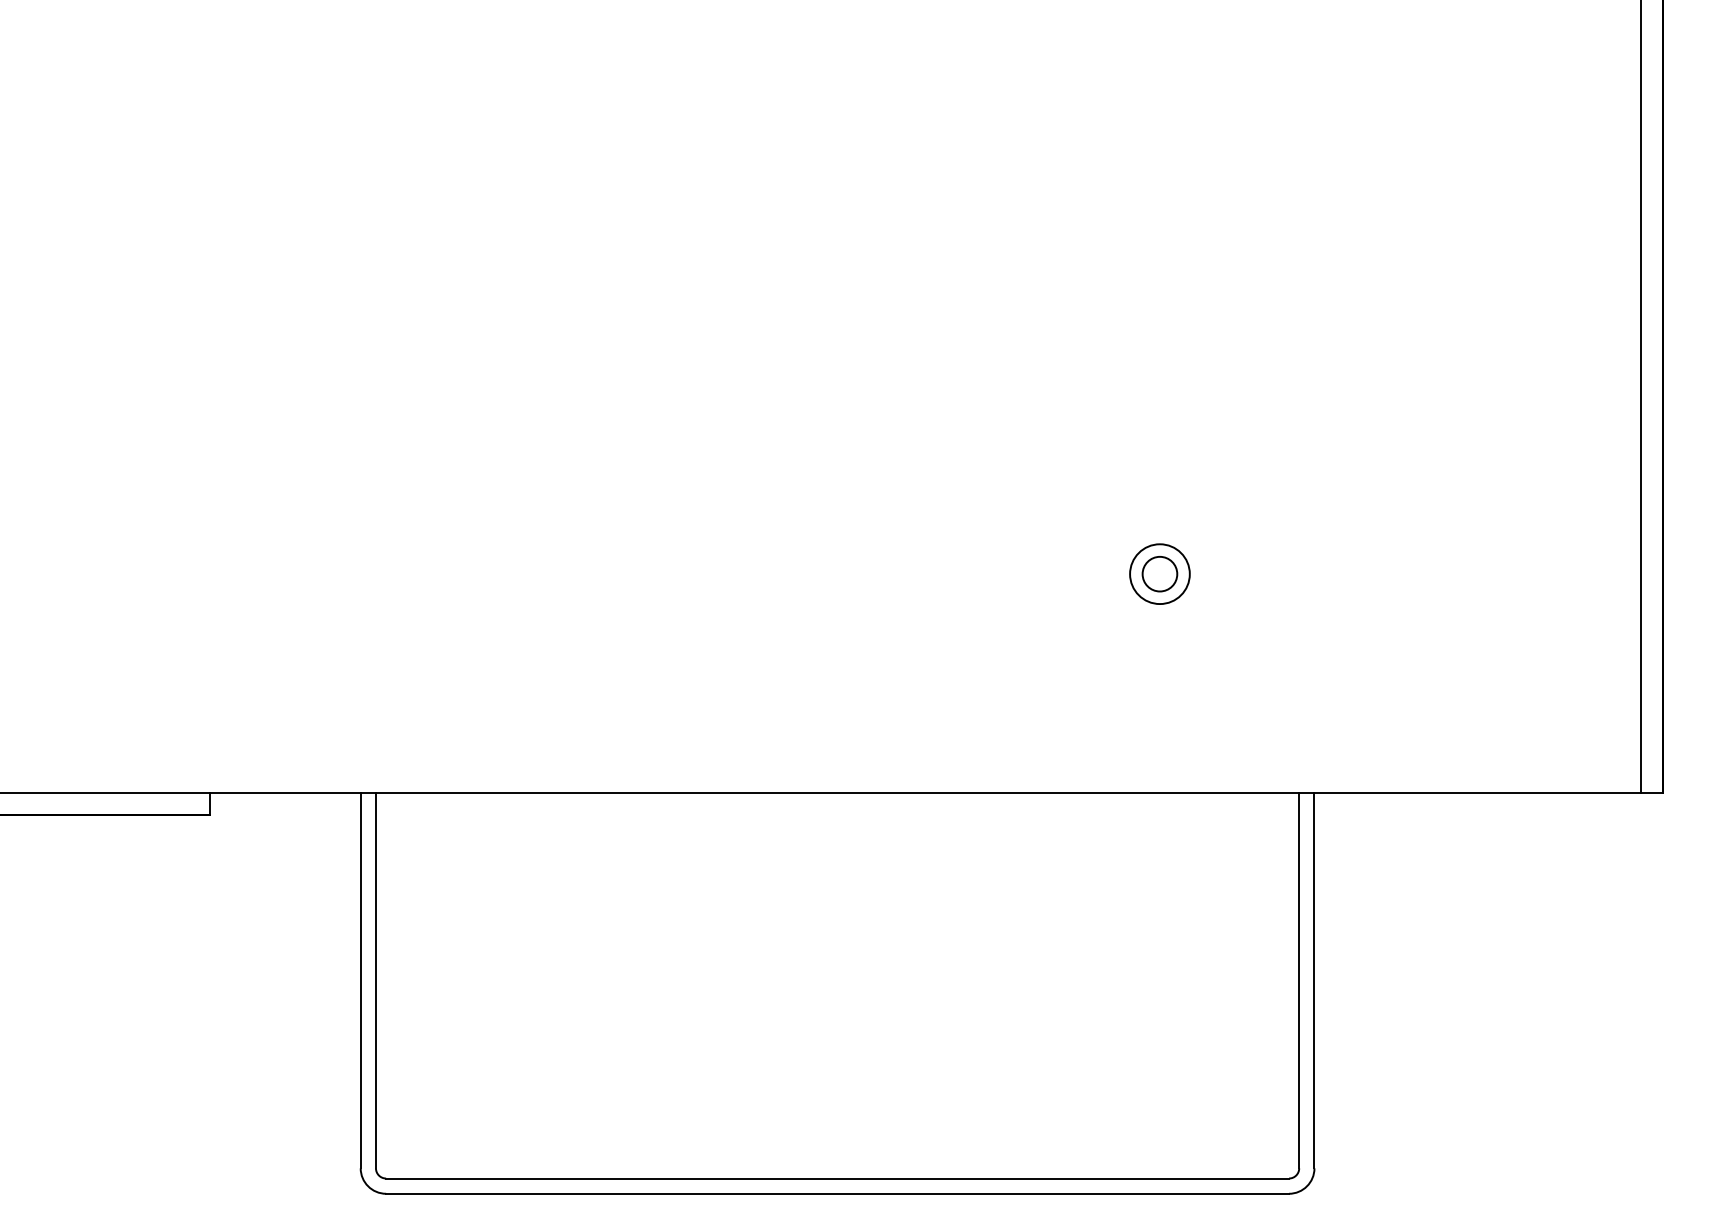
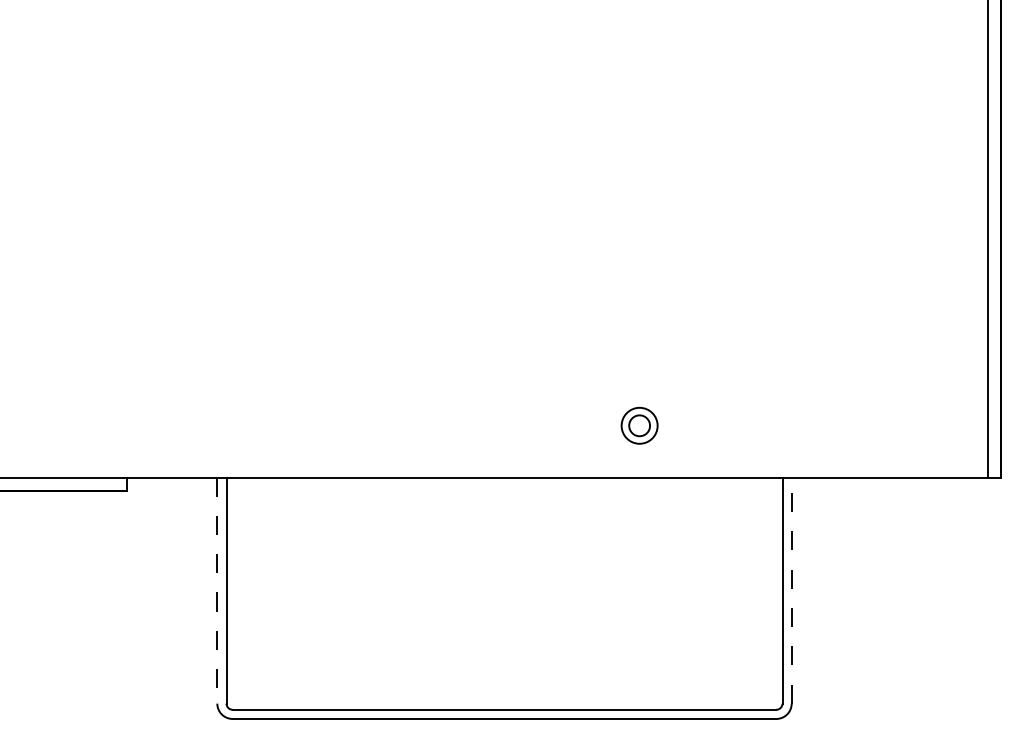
part: (1159, 573) -> (639, 425), moved
line: (1314, 980) -> (791, 590), solid -> dashed
line: (361, 982) -> (217, 591), solid -> dashed

